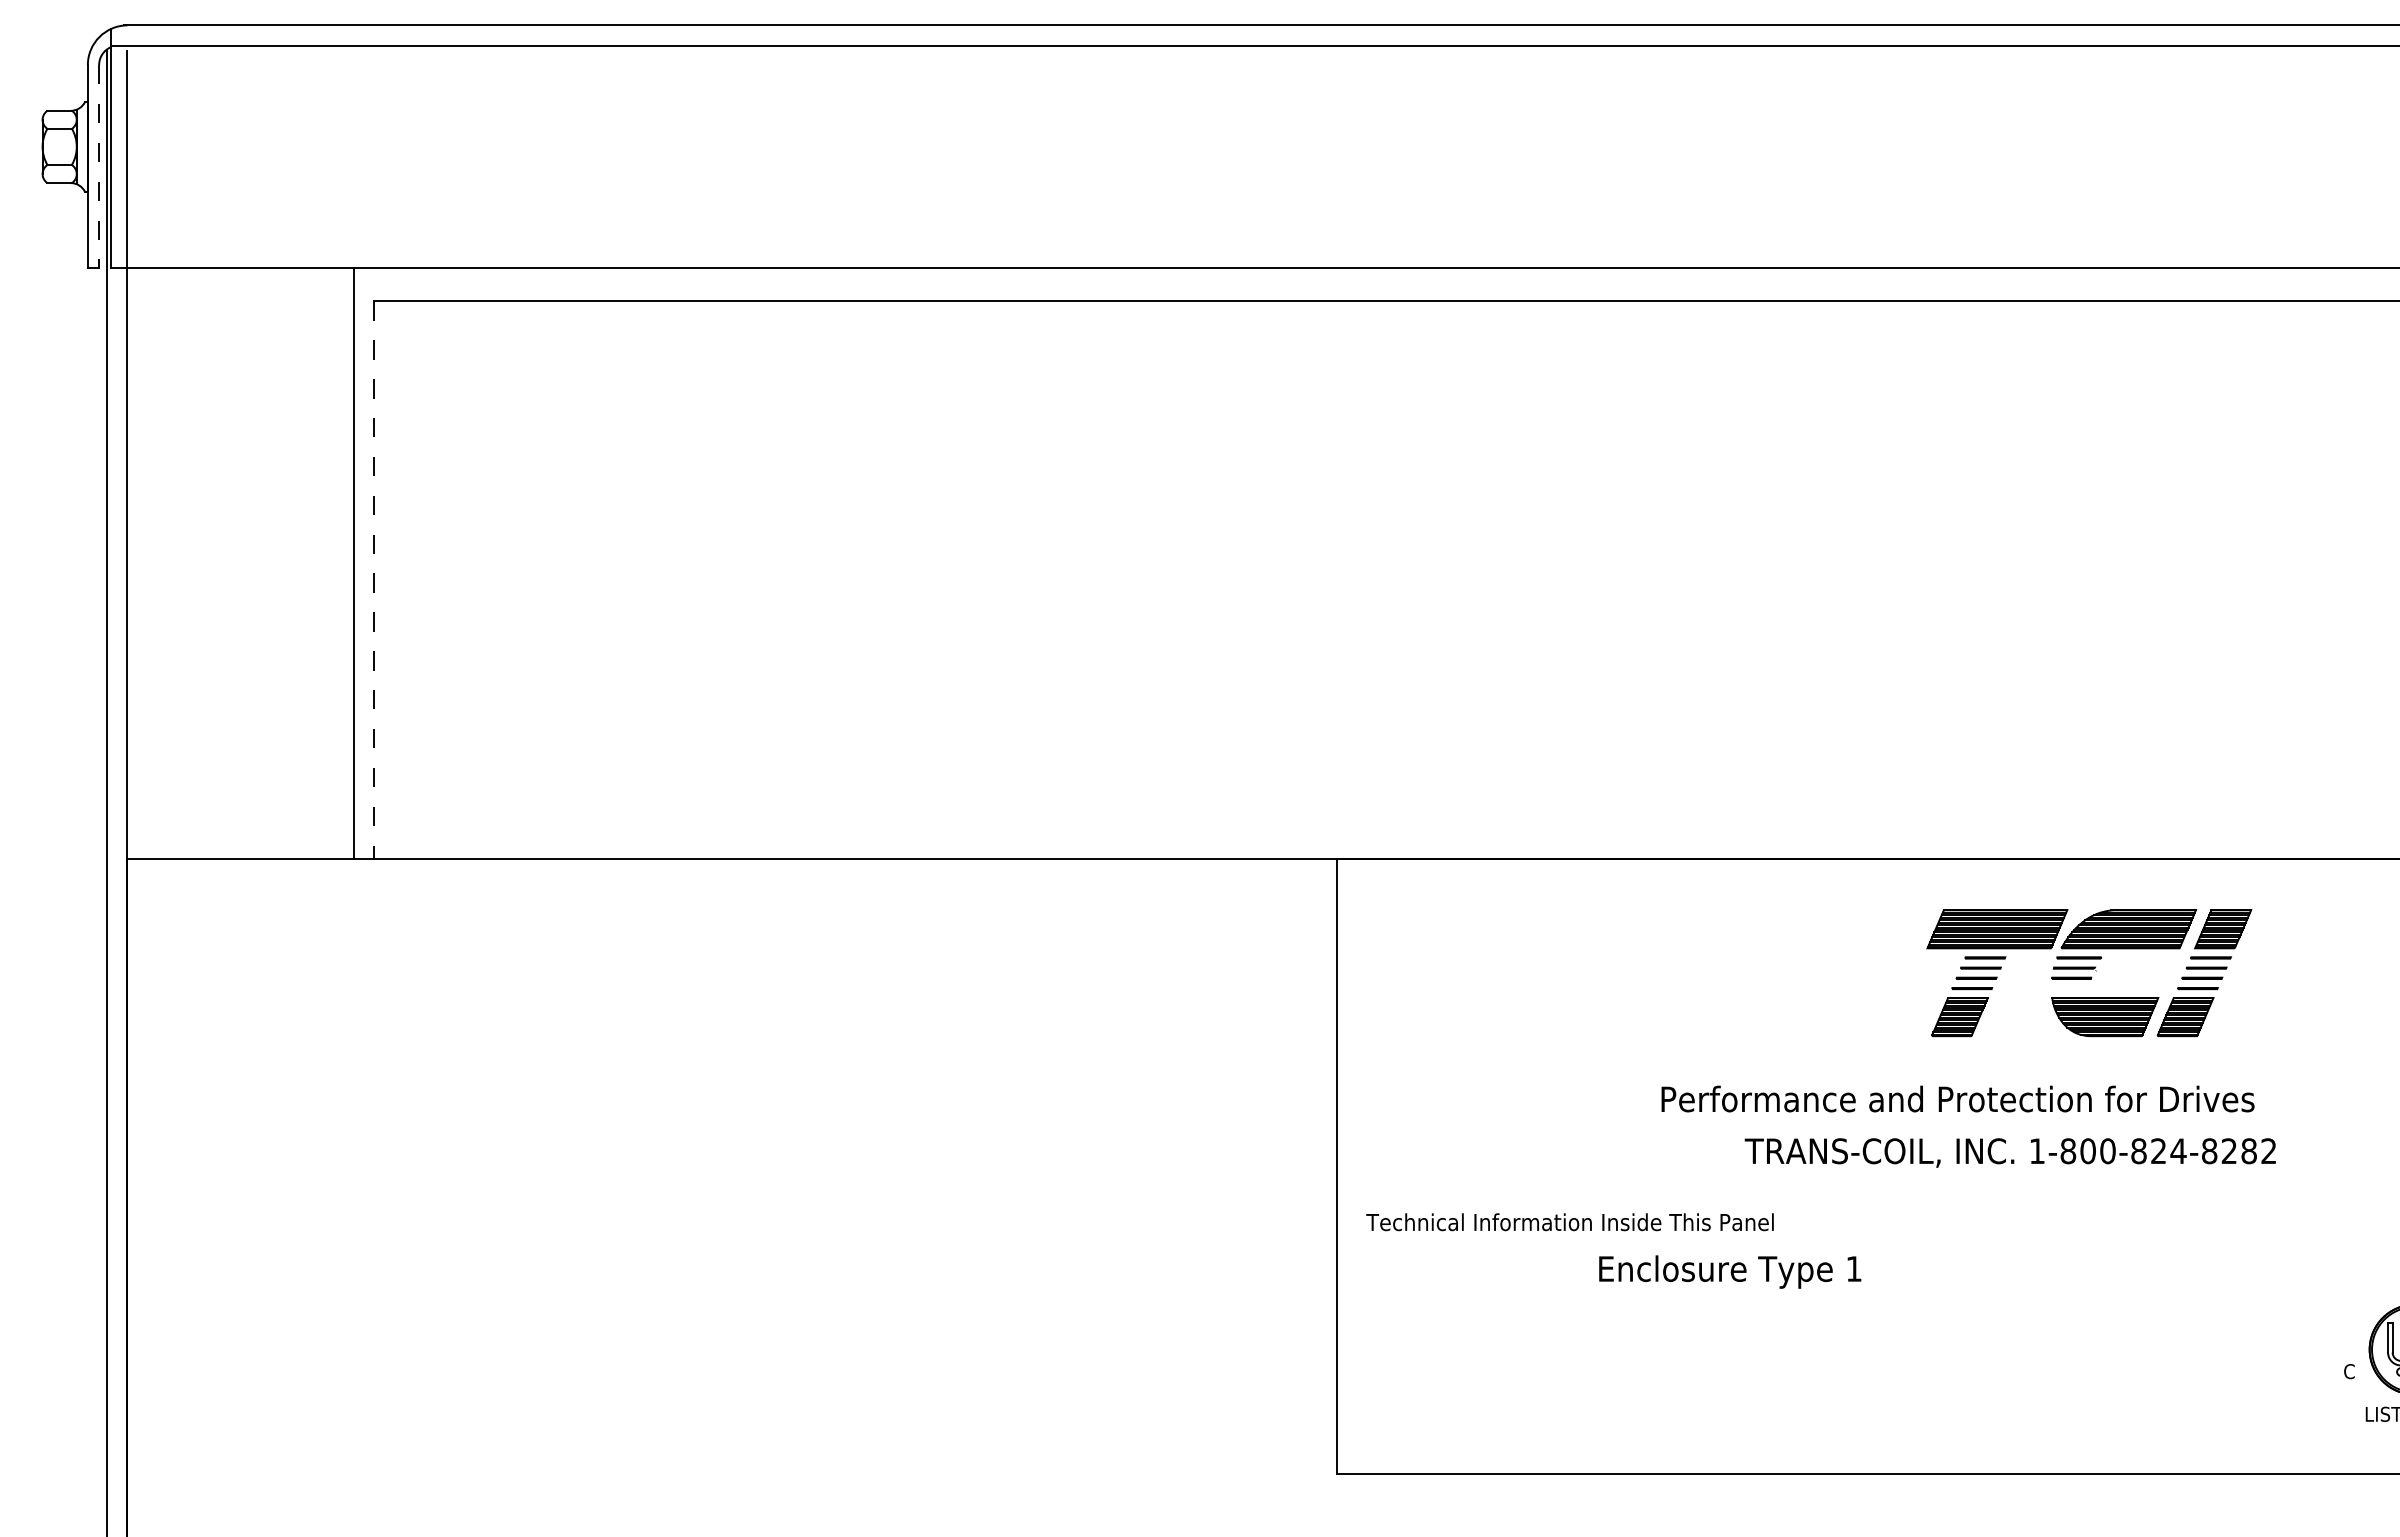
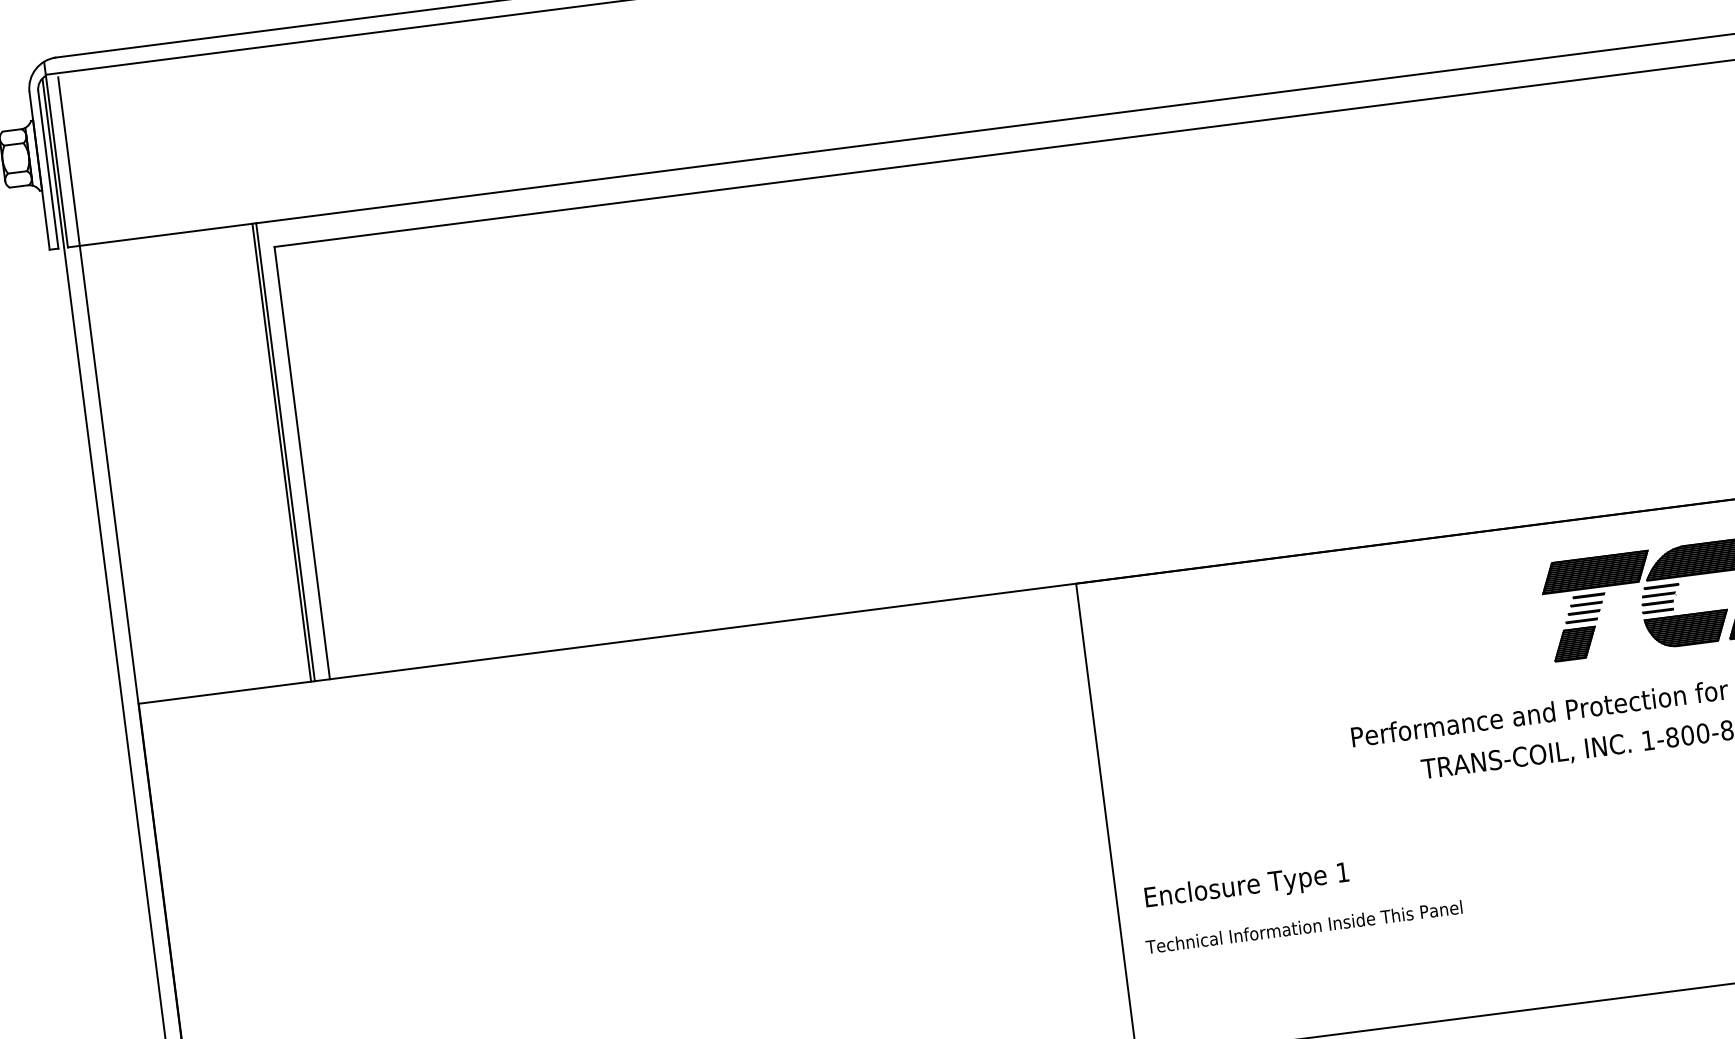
line: (99, 166) -> (48, 169), dashed -> solid
line: (349, 563) -> (281, 452), added
line: (373, 580) -> (302, 463), dashed -> solid
line: (2070, 988) -> (1657, 611), added
text: (1569, 1222) -> (1303, 927), moved
text: (1730, 1271) -> (1247, 886), moved

